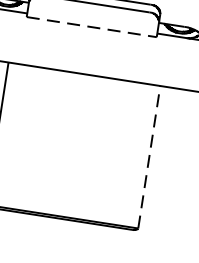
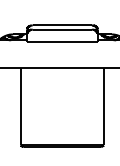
line: (91, 27) -> (62, 42), dashed -> solid
line: (148, 156) -> (103, 106), dashed -> solid

